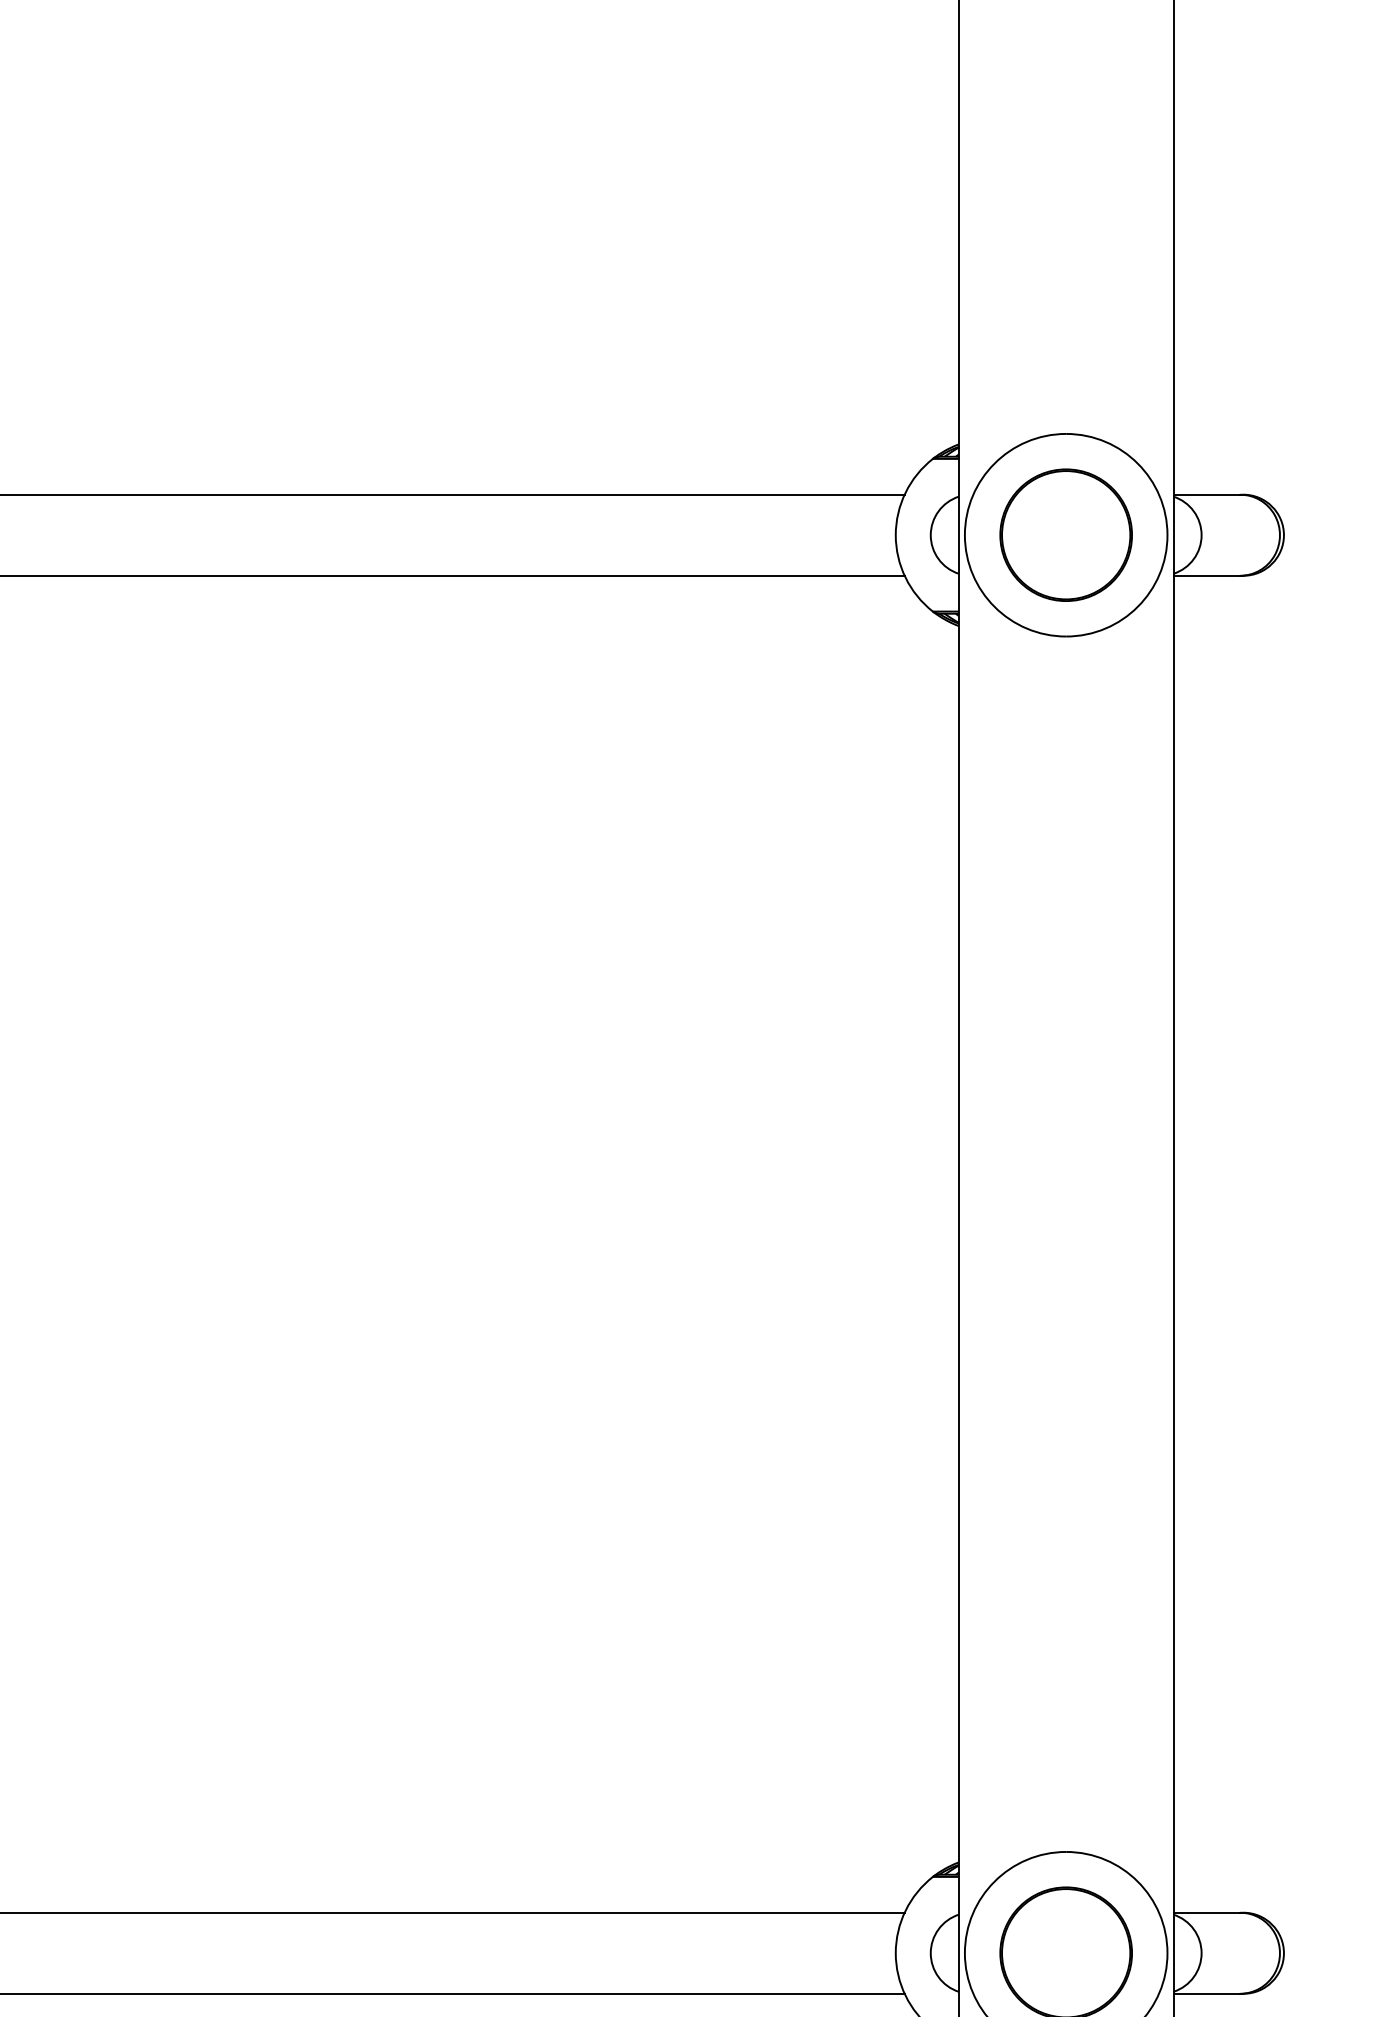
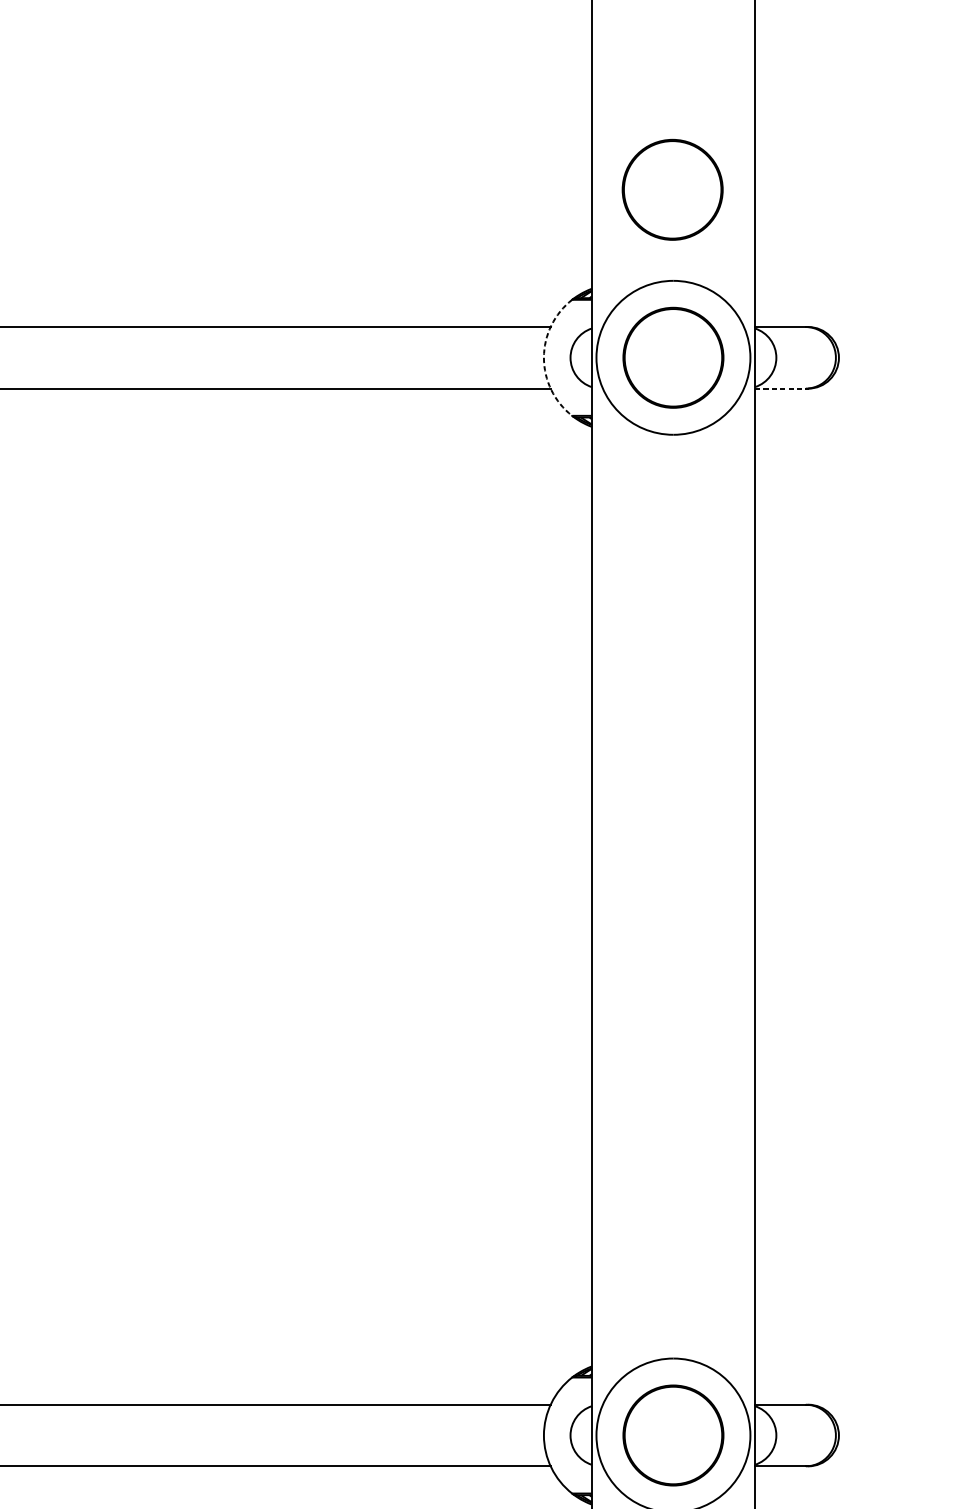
part: (1064, 313) -> (672, 189), added
arc: (895, 535) -> (543, 358), solid -> dashed
line: (1207, 575) -> (780, 388), solid -> dashed

